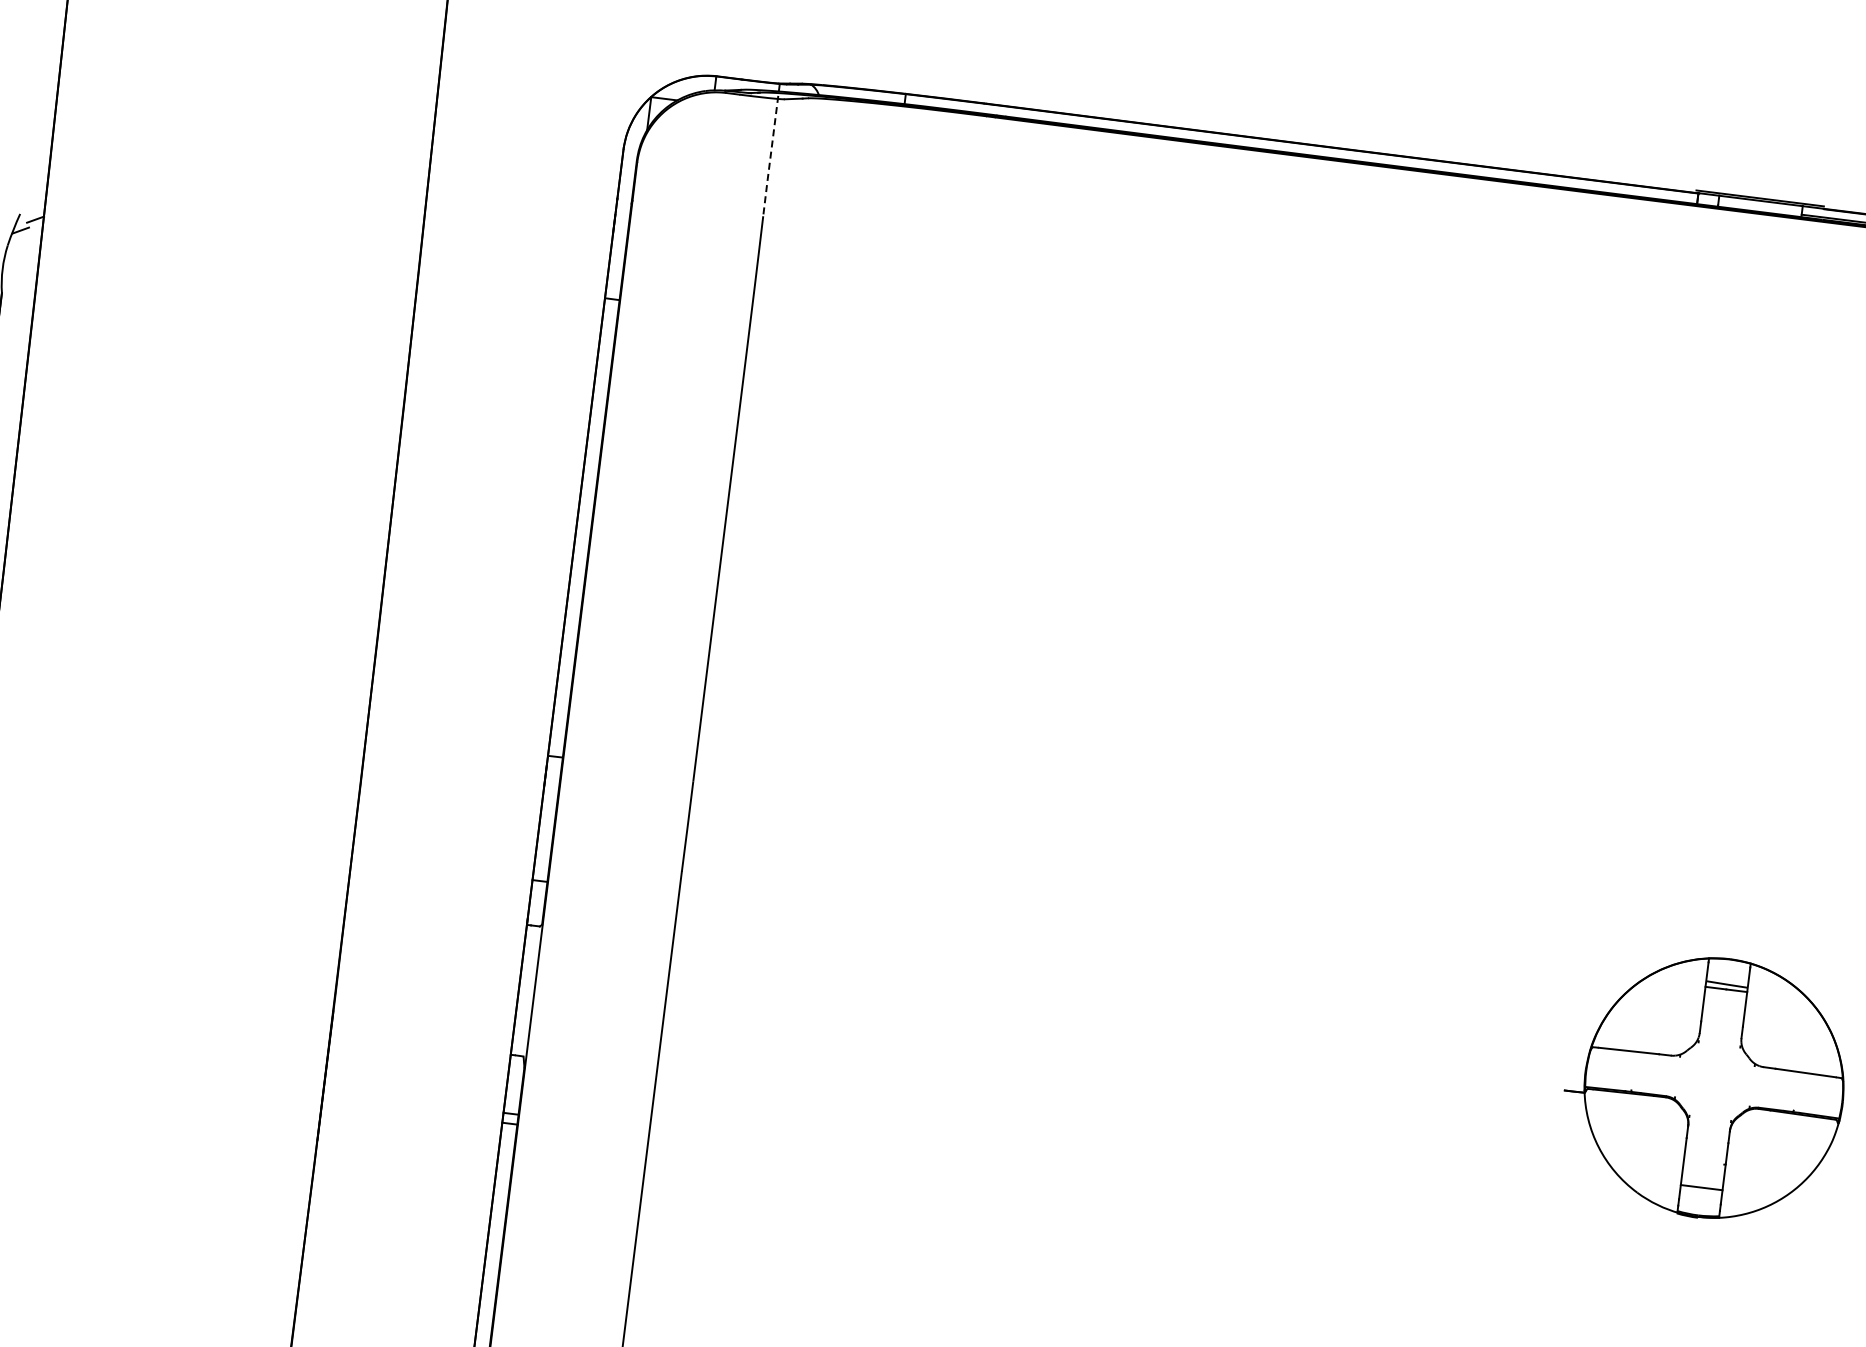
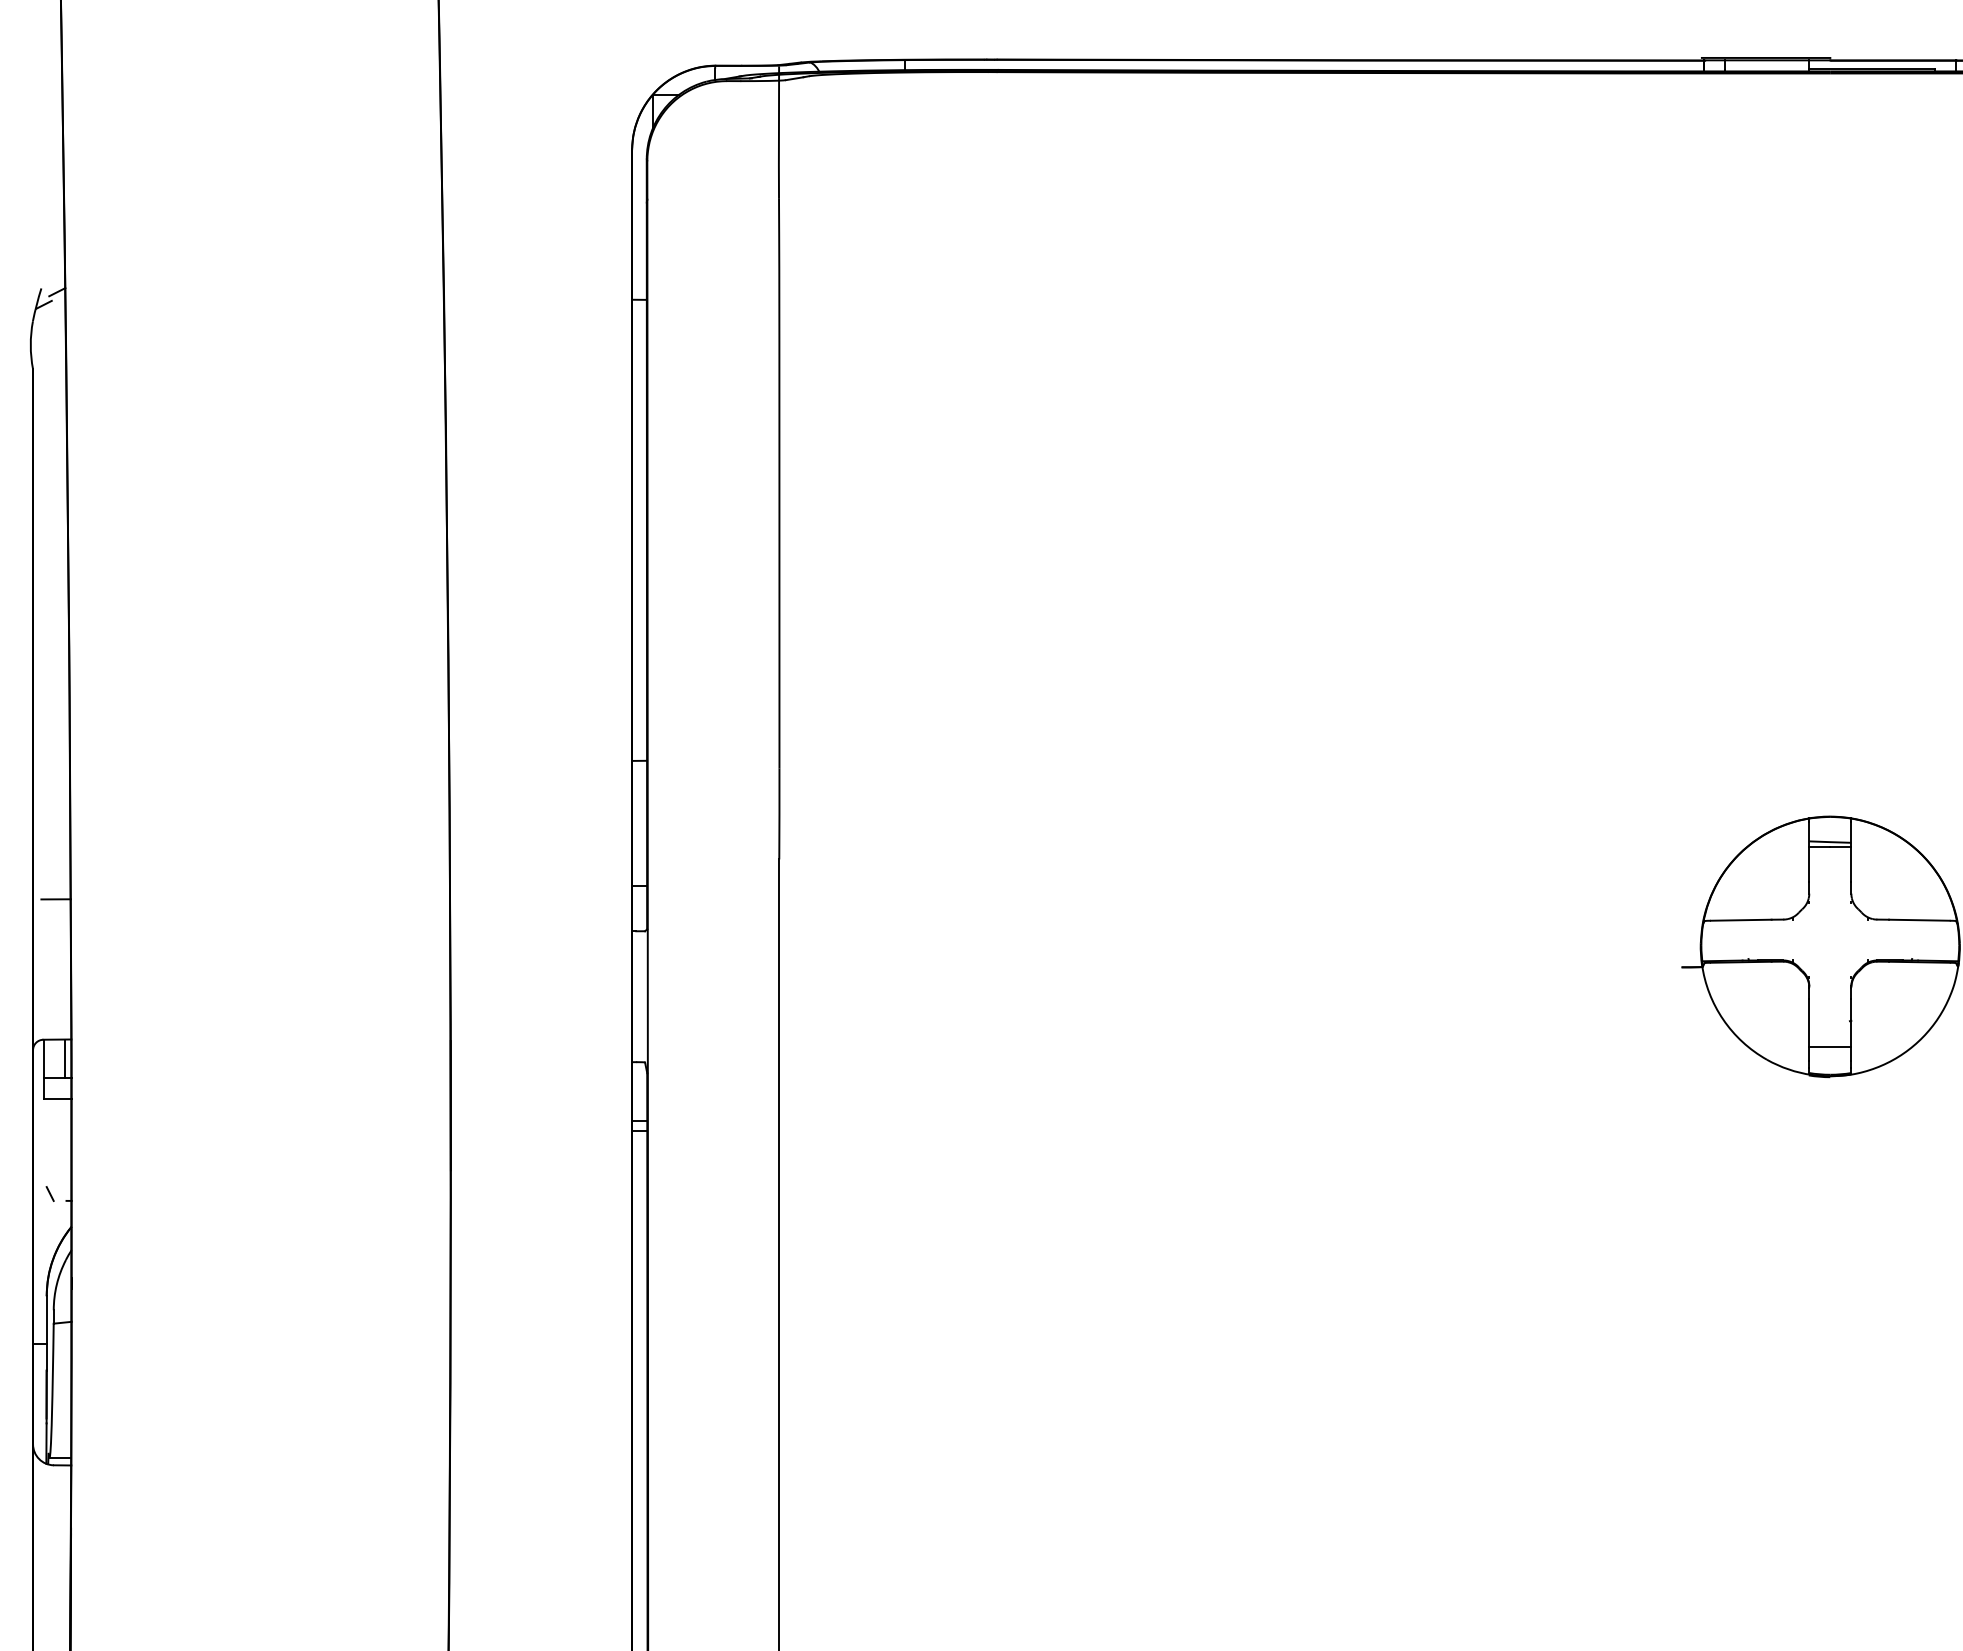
line: (770, 151) -> (778, 133), dashed -> solid

